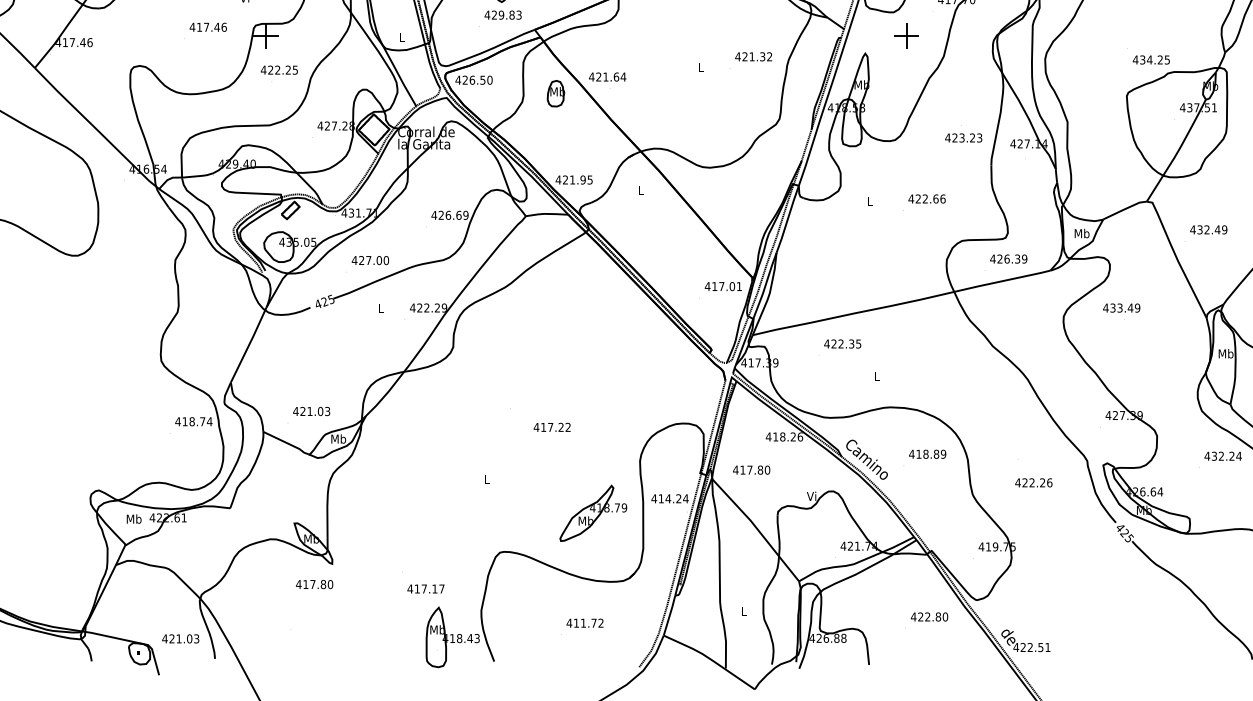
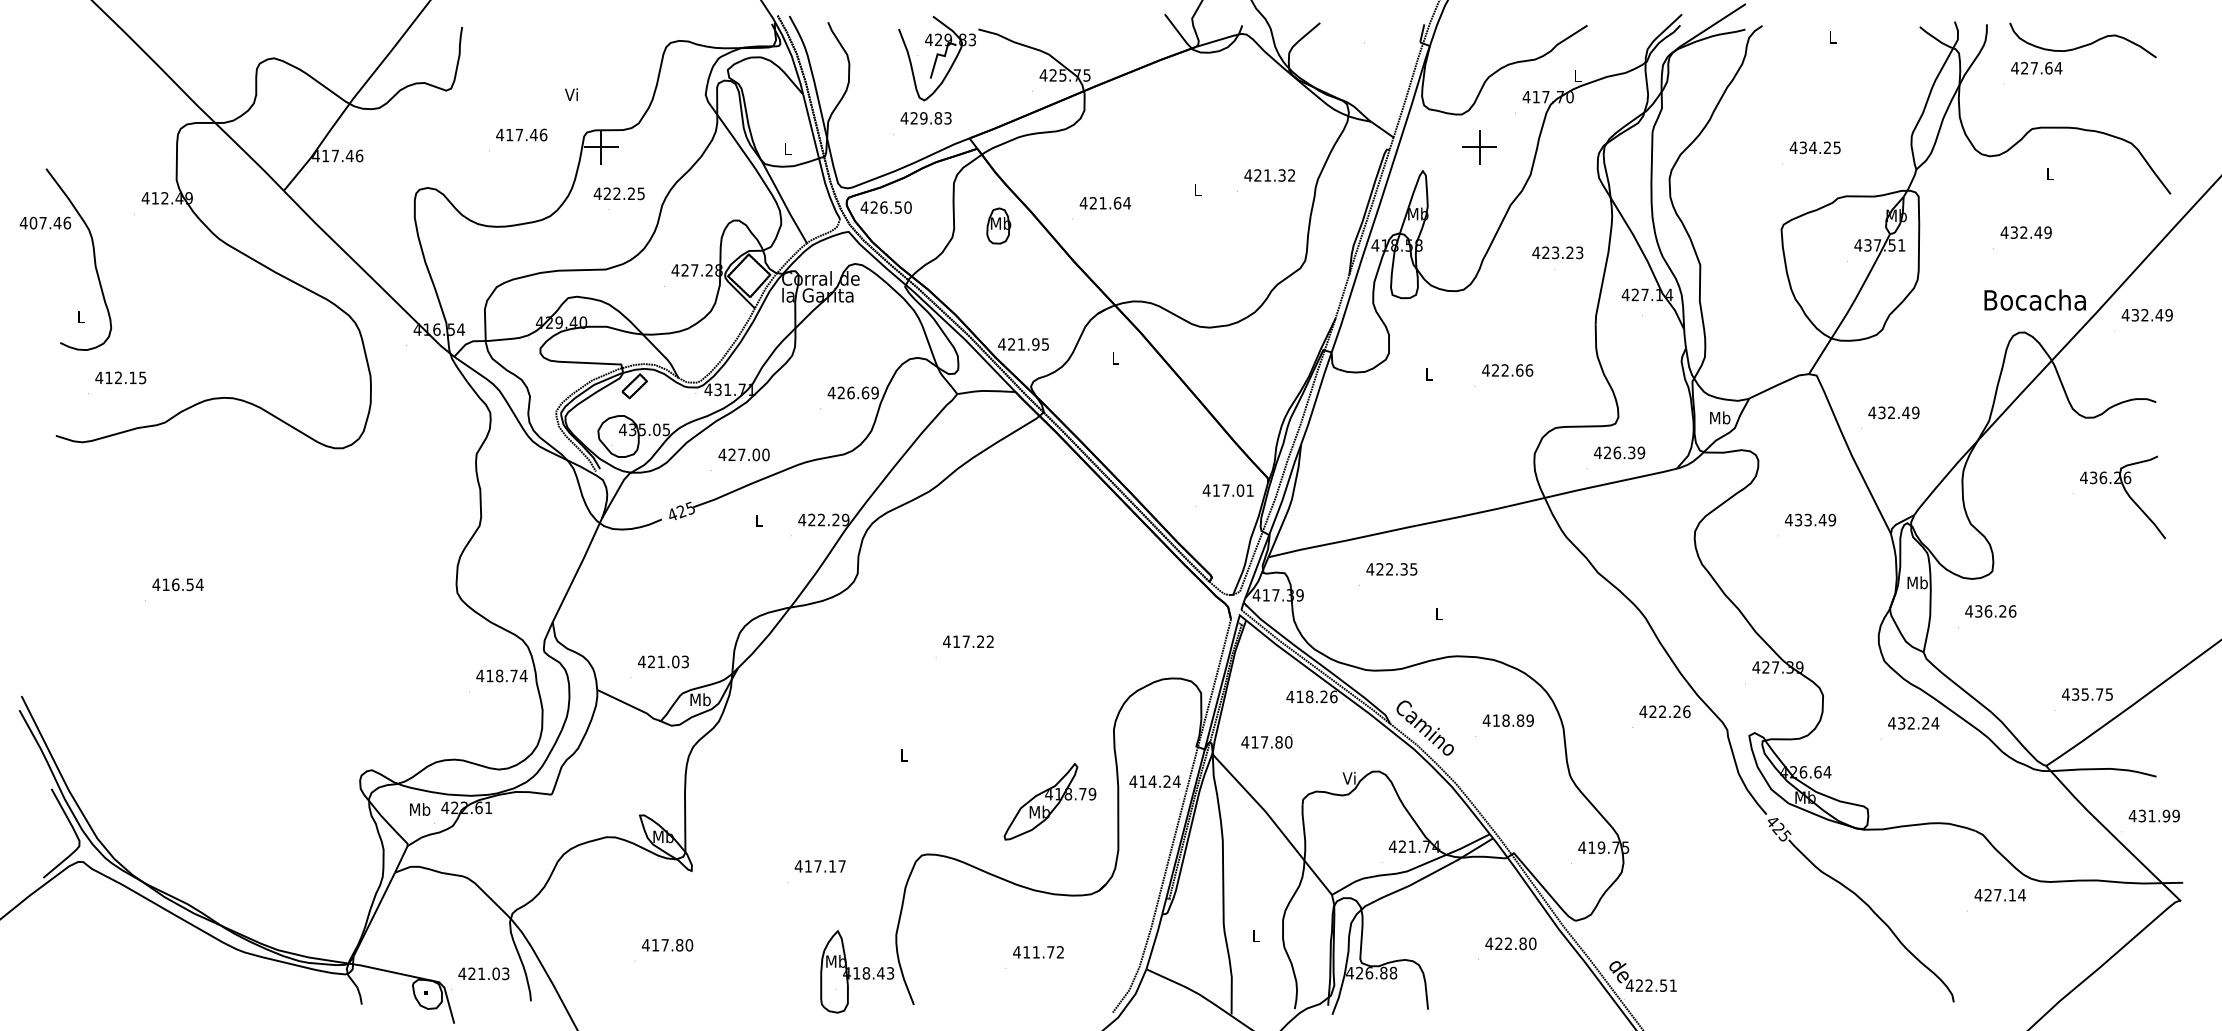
text: (1150, 59) -> (1814, 147), moved
text: (607, 77) -> (1105, 203), moved
text: (963, 137) -> (1557, 252), moved
text: (1121, 307) -> (1810, 519), moved
text: (552, 427) -> (968, 641), moved
text: (1033, 482) -> (1664, 711), moved
text: (314, 584) -> (667, 945), moved
text: (425, 589) -> (819, 866), moved

